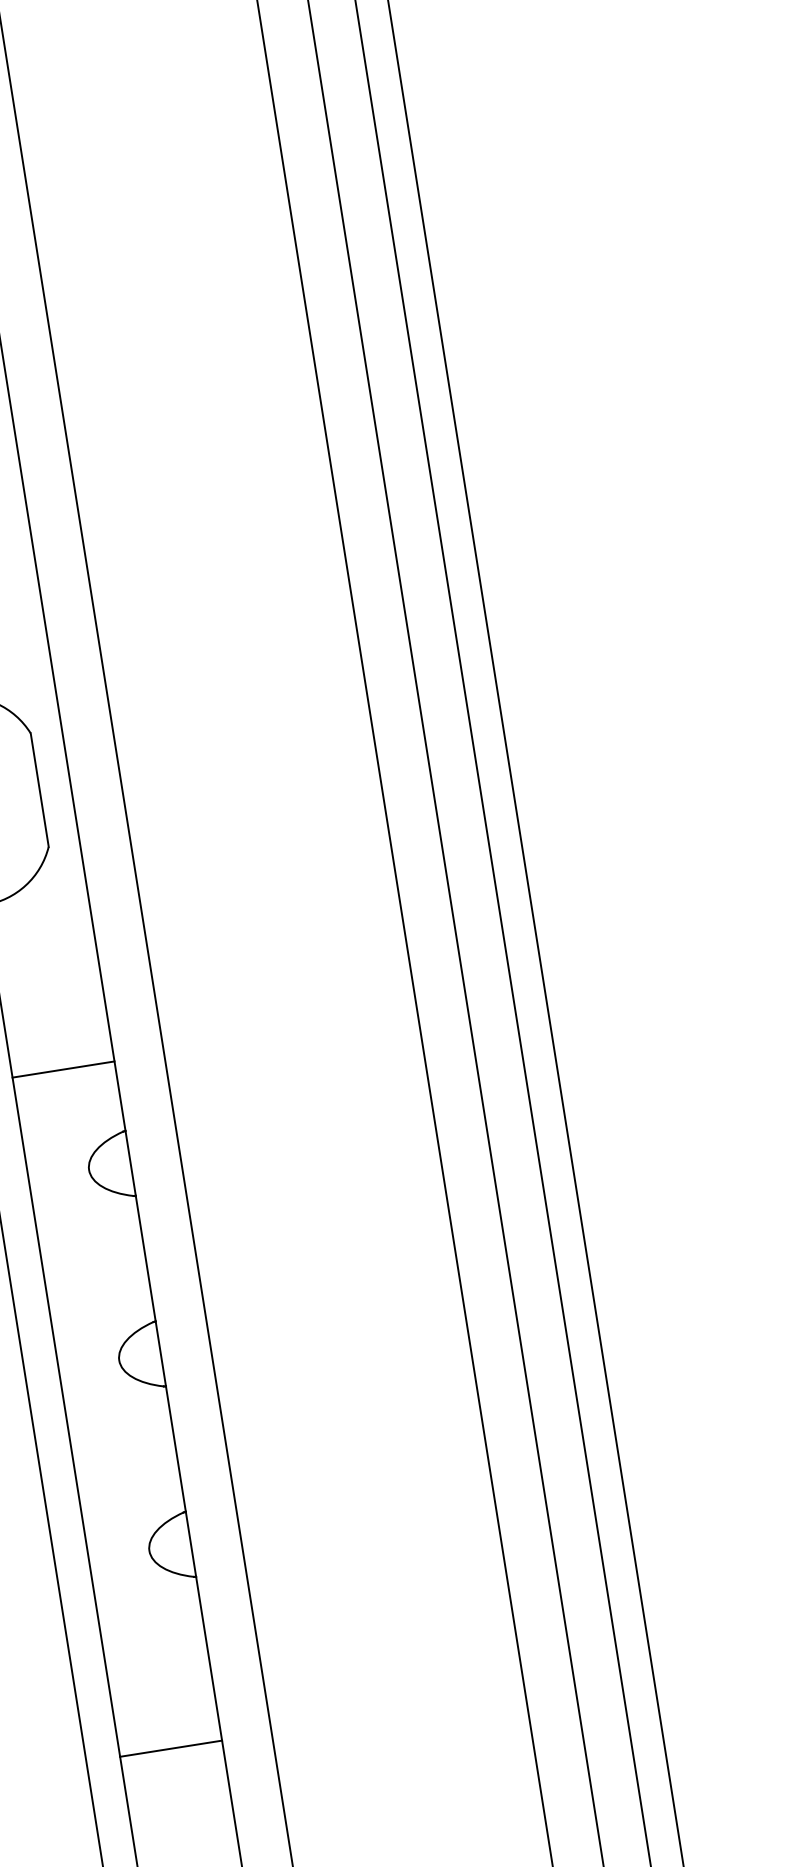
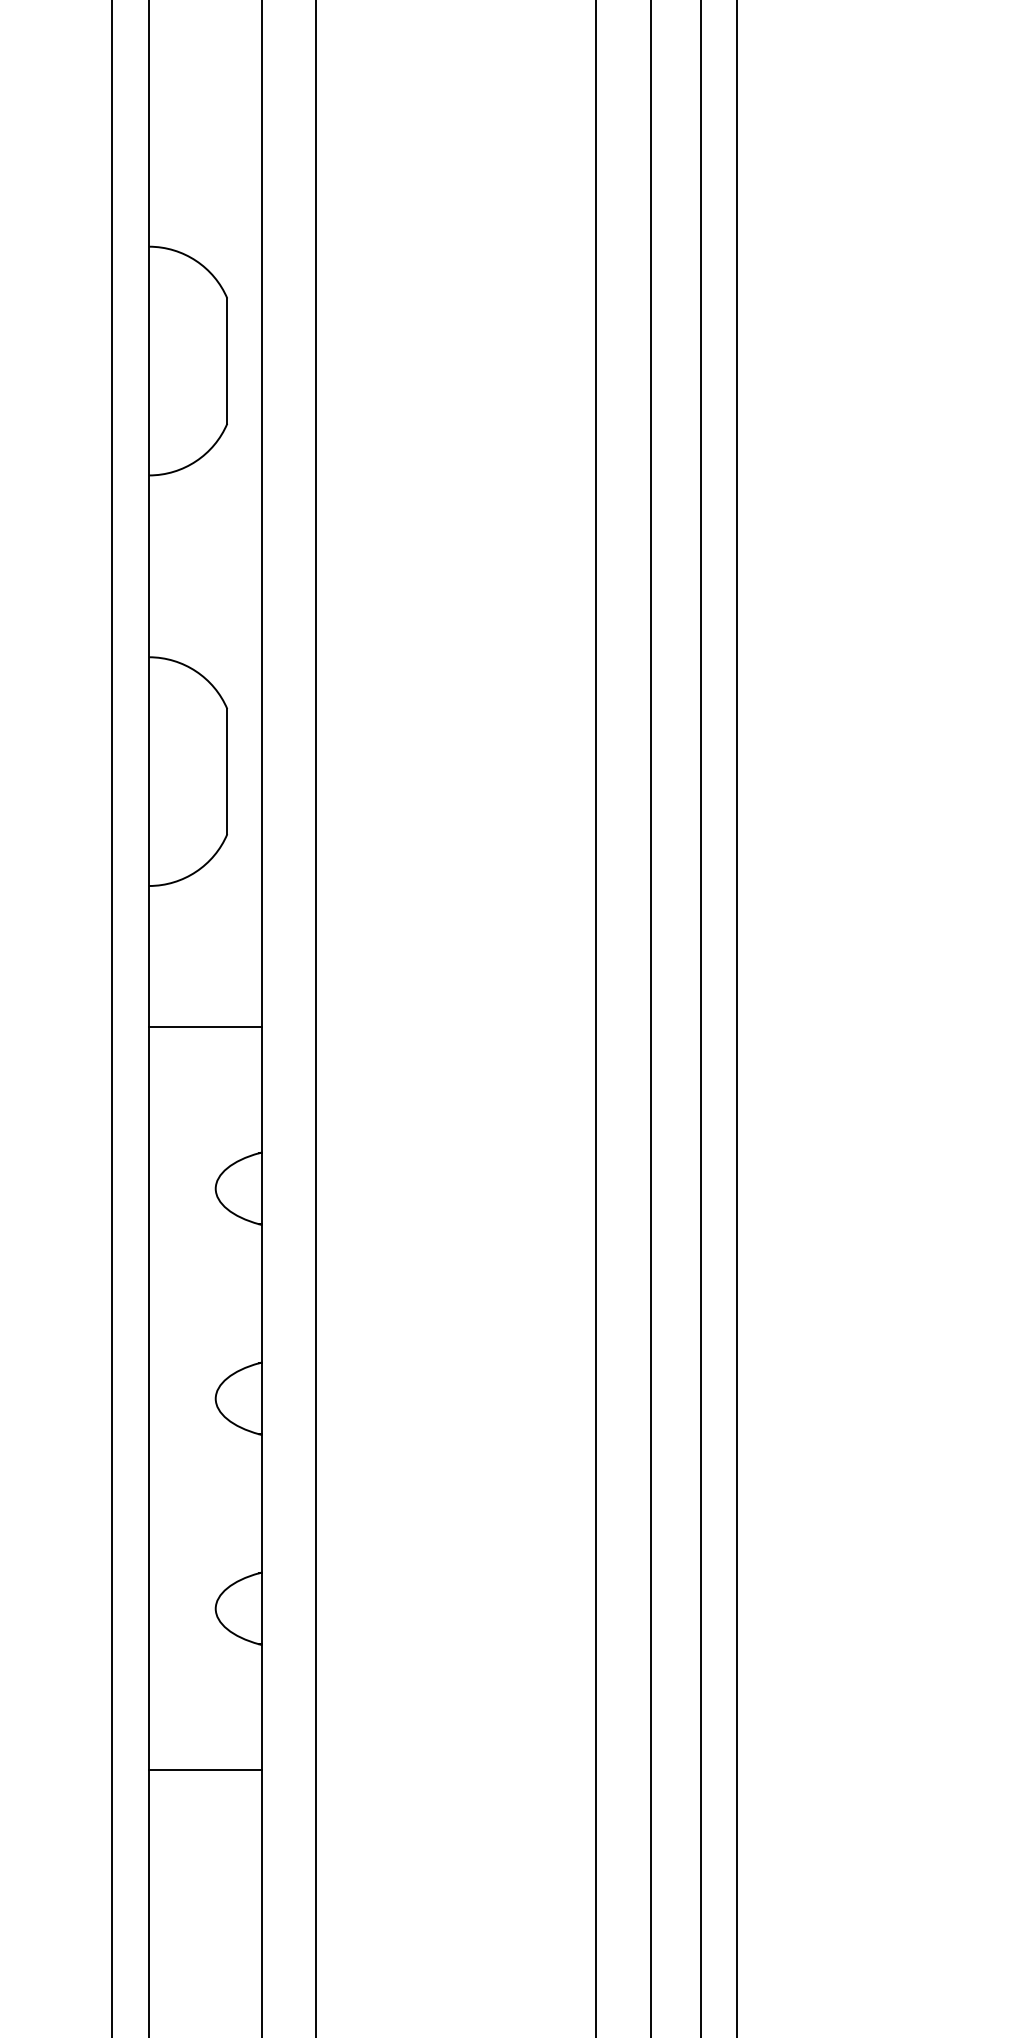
line: (63, 1069) -> (205, 1027), moved
line: (171, 1748) -> (205, 1770), moved

